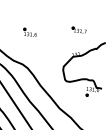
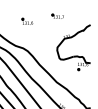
part: (78, 29) -> (57, 15), moved

